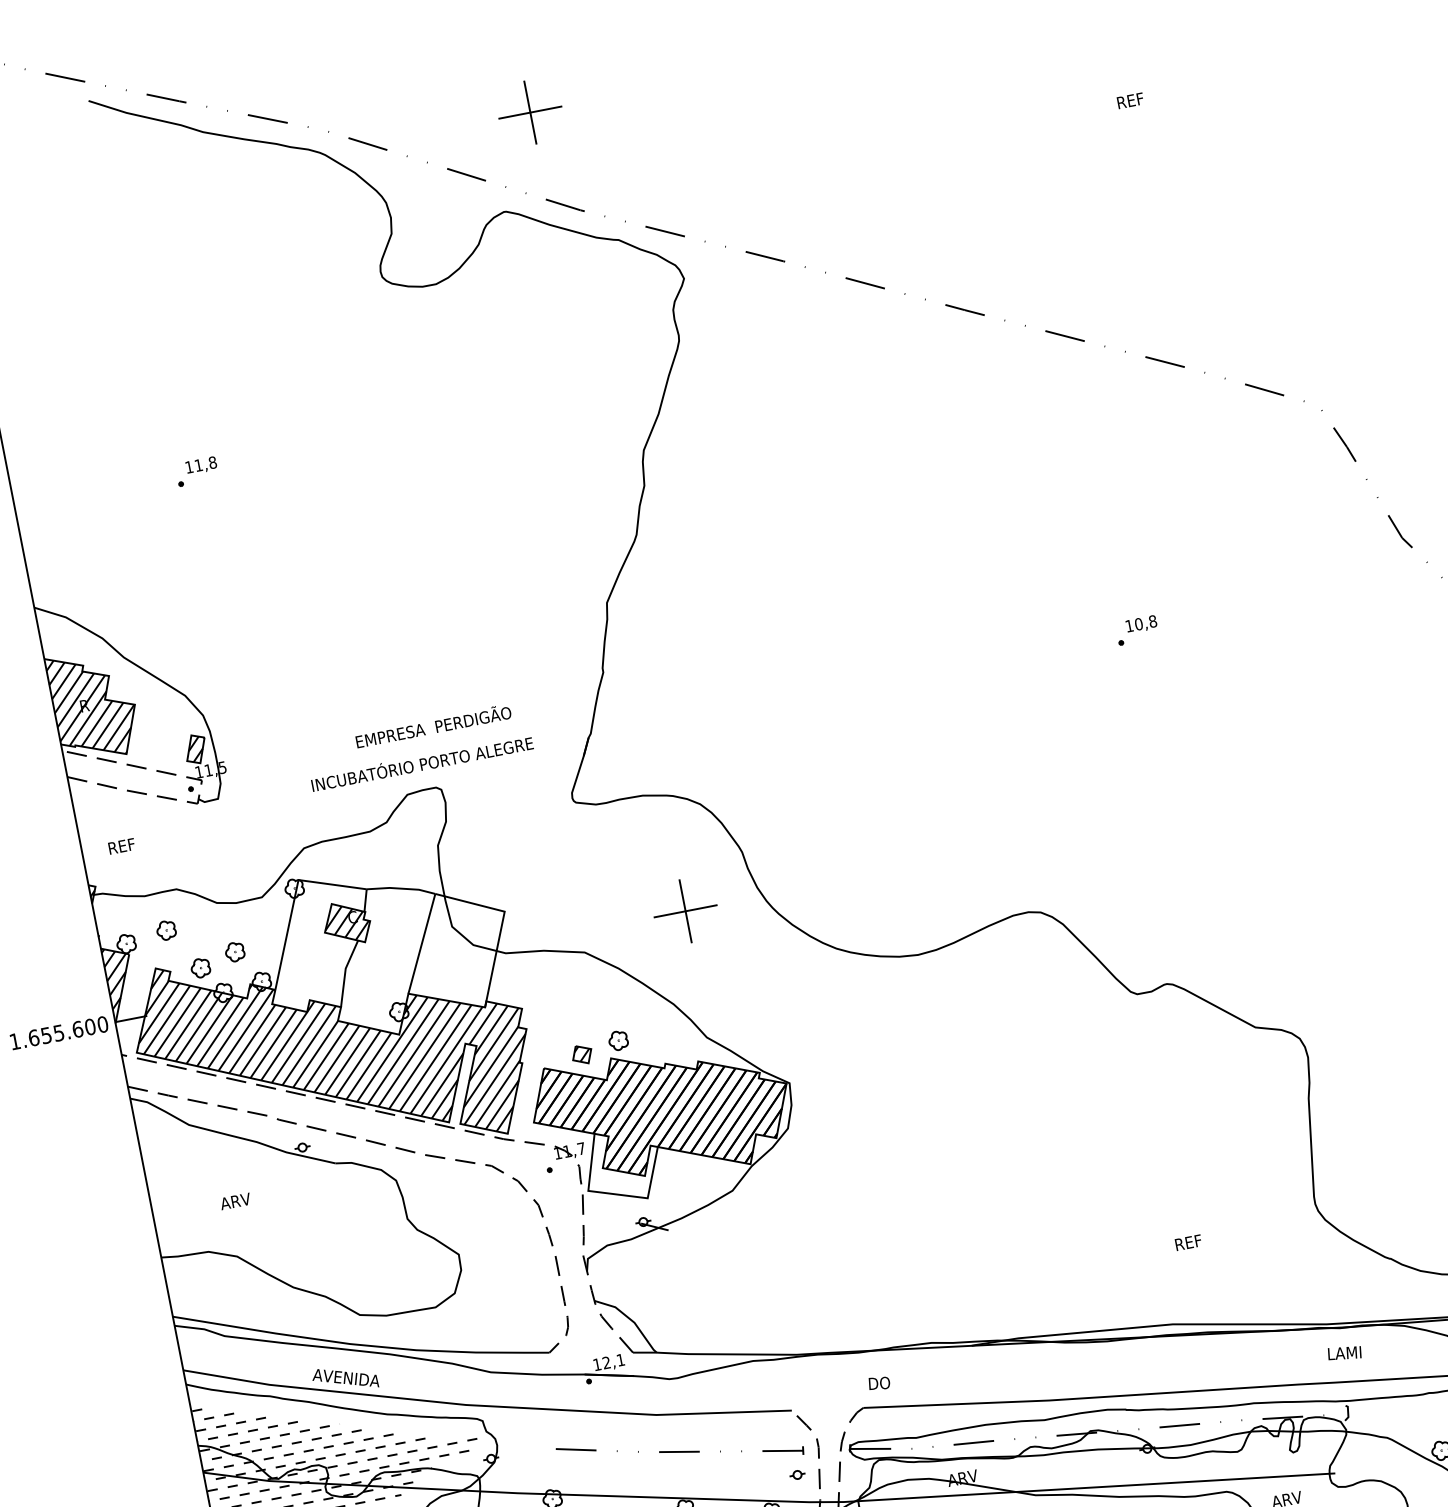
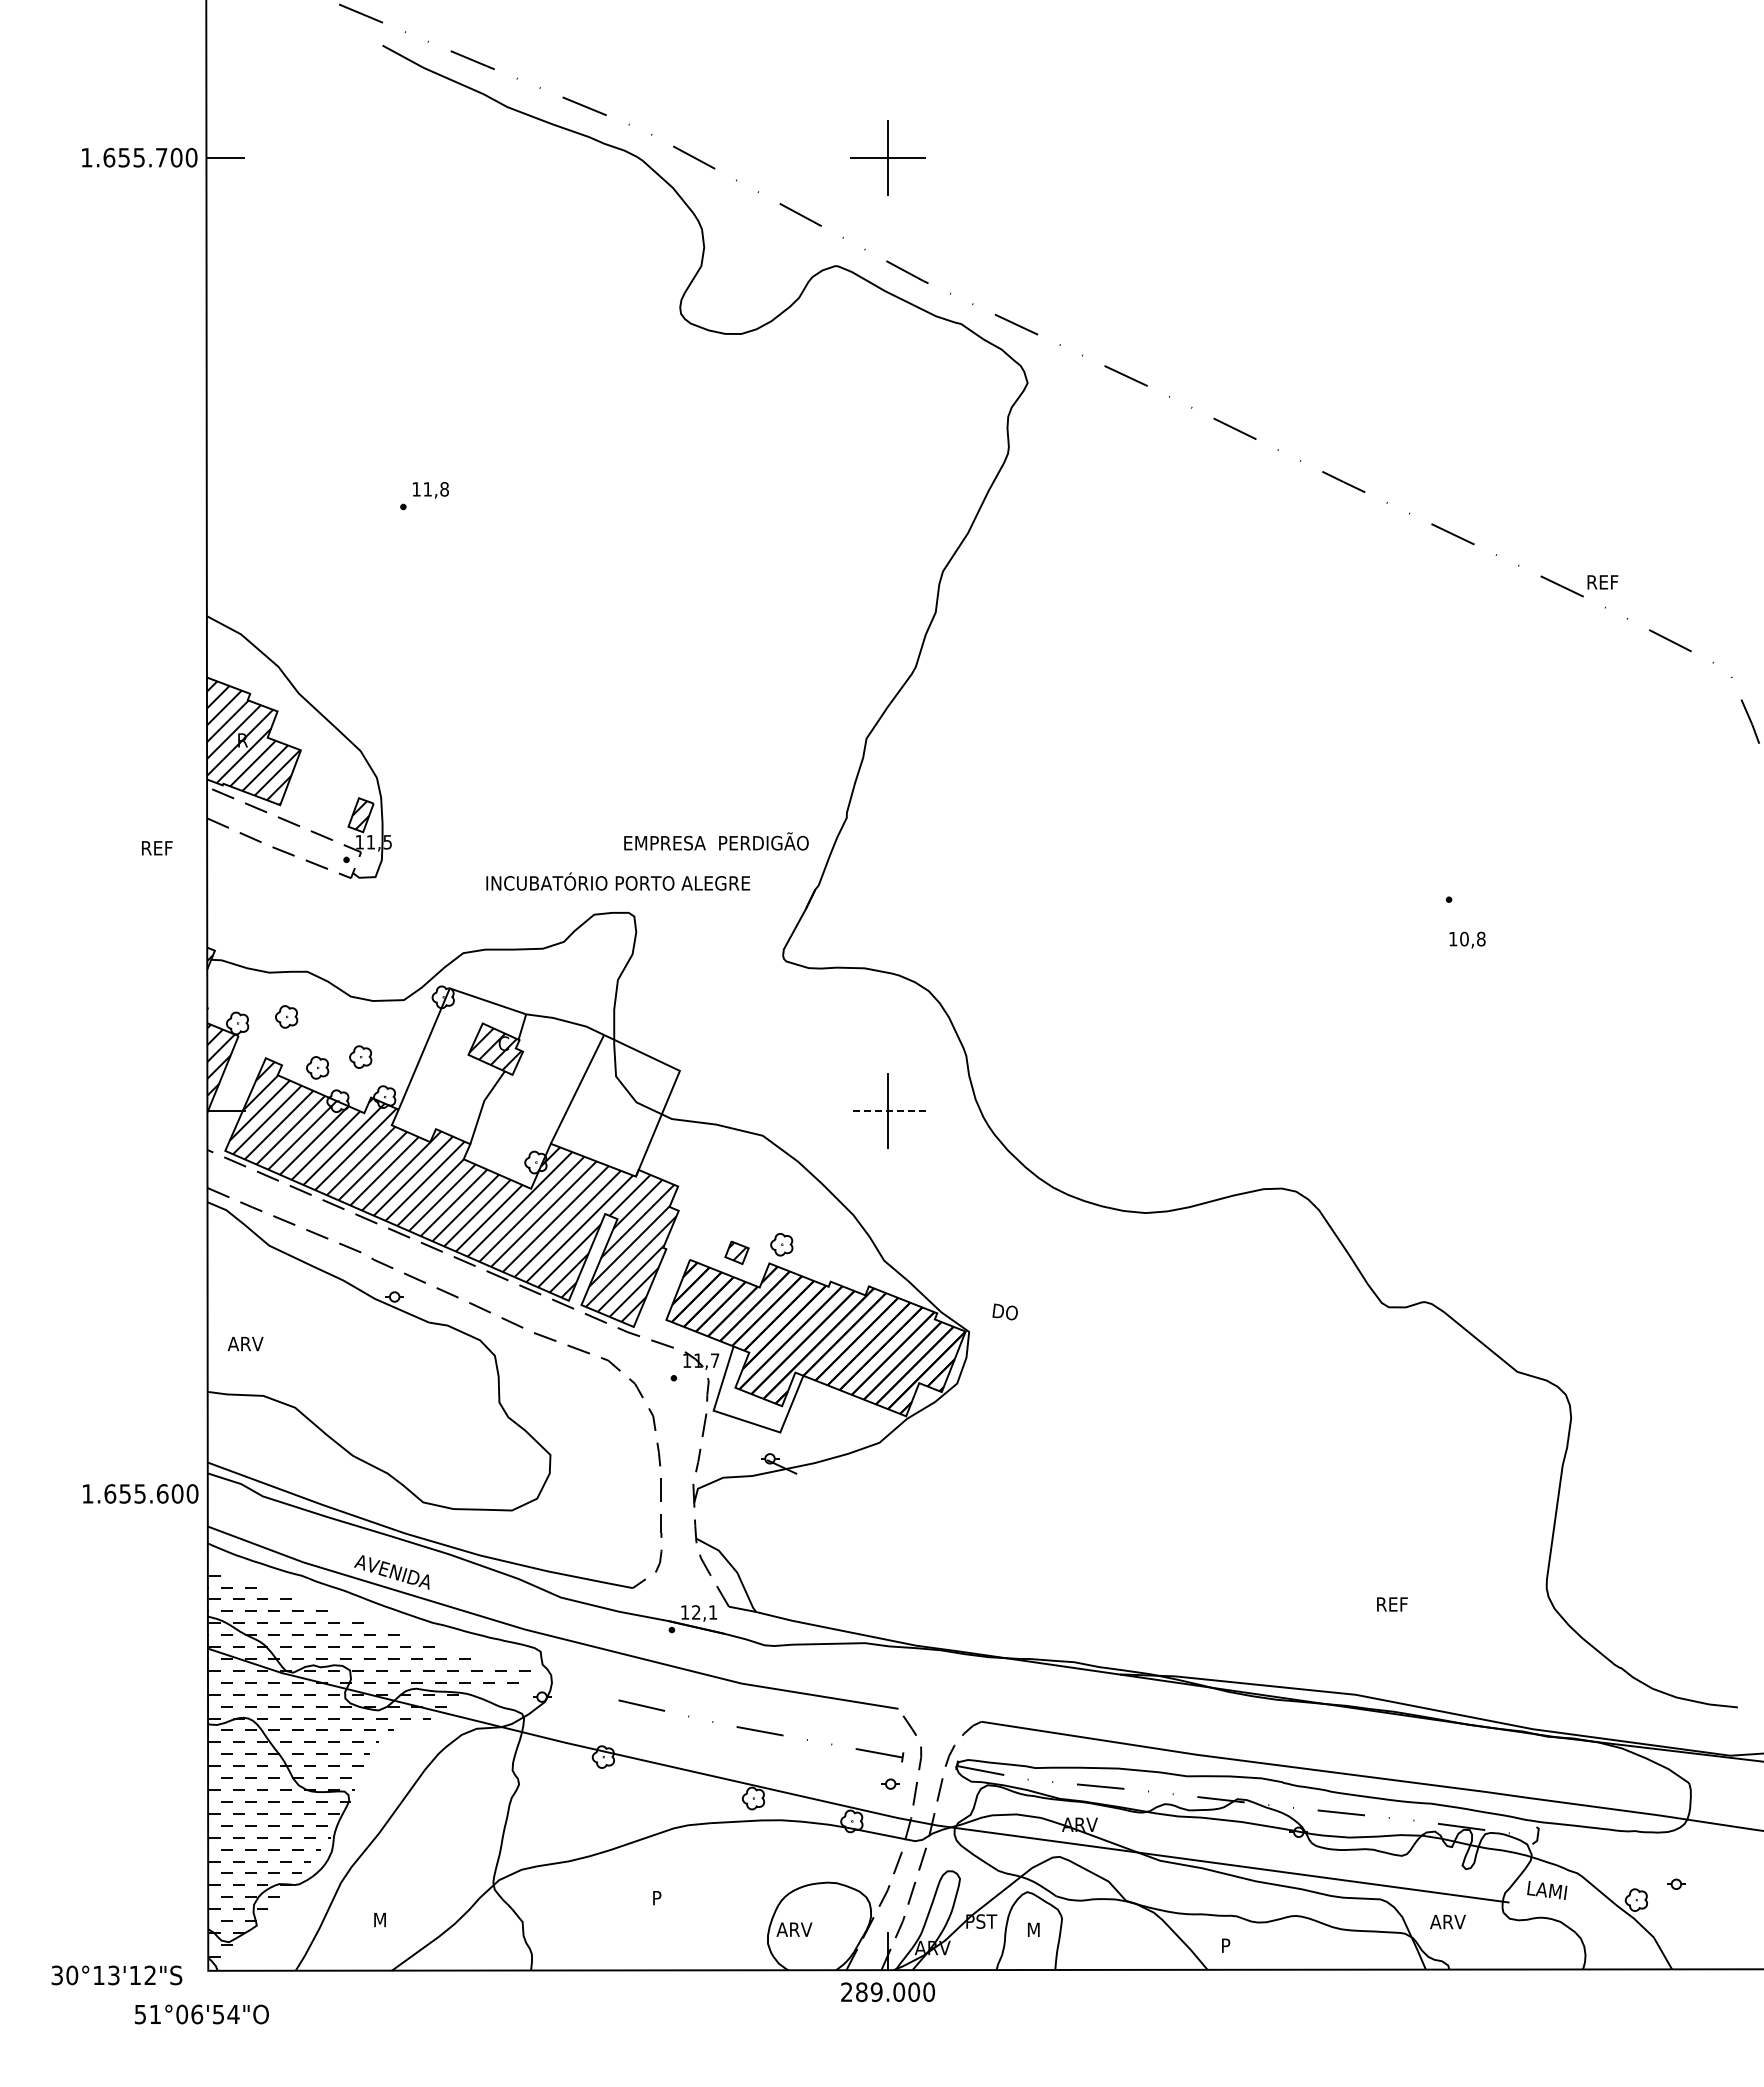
text: (1130, 101) -> (1602, 582), moved
text: (1141, 624) -> (1467, 939), moved
text: (433, 726) -> (716, 841), moved
text: (122, 846) -> (157, 848), moved
line: (685, 911) -> (887, 1110), solid -> dashed
text: (59, 1032) -> (140, 1493), moved
text: (235, 1201) -> (245, 1343), moved
text: (1344, 1353) -> (1547, 1890), moved
text: (878, 1382) -> (1004, 1311), moved

